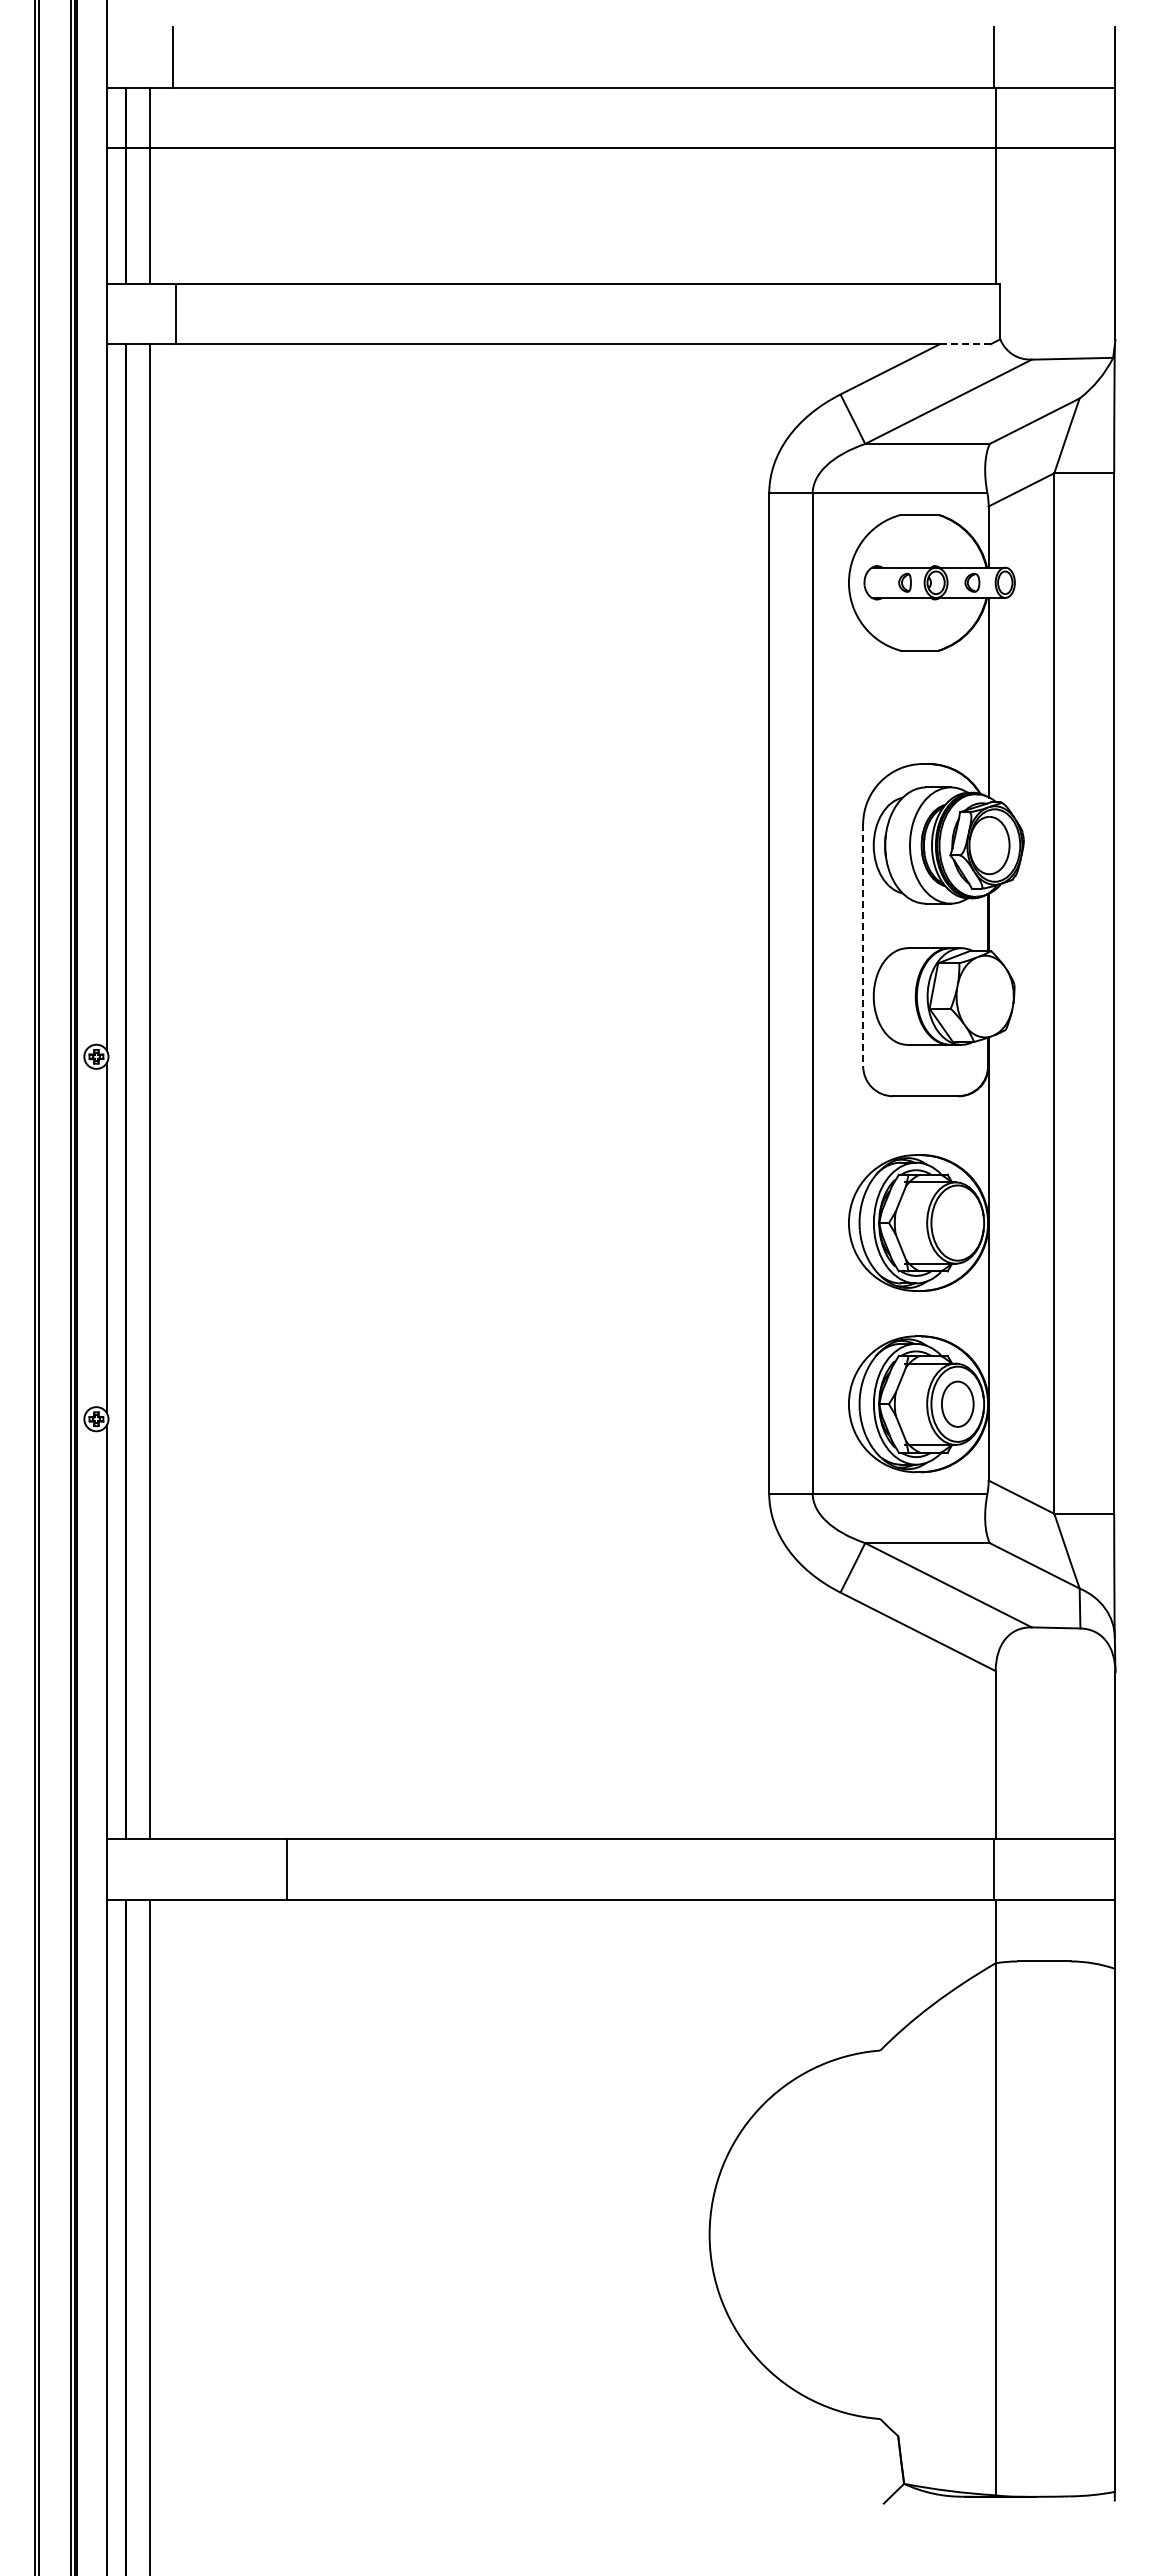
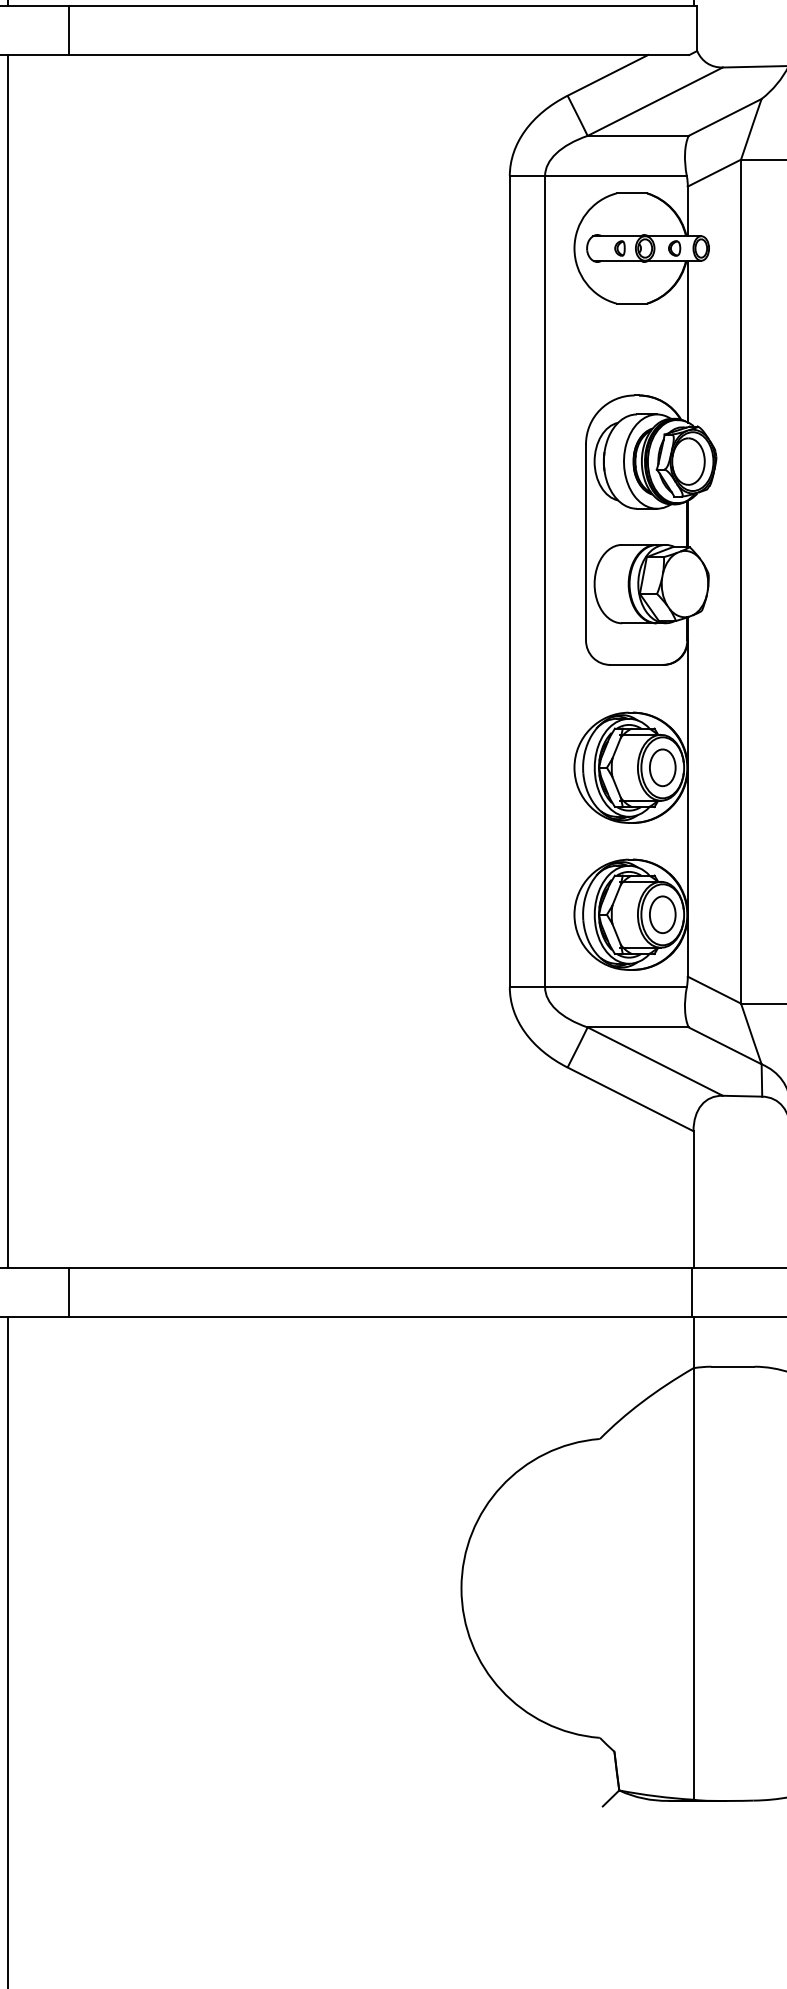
line: (175, 313) -> (68, 30), moved
line: (965, 344) -> (669, 55), dashed -> solid
line: (863, 945) -> (586, 542), dashed -> solid
part: (957, 1222) -> (662, 767), added
line: (286, 1869) -> (68, 1292), moved

